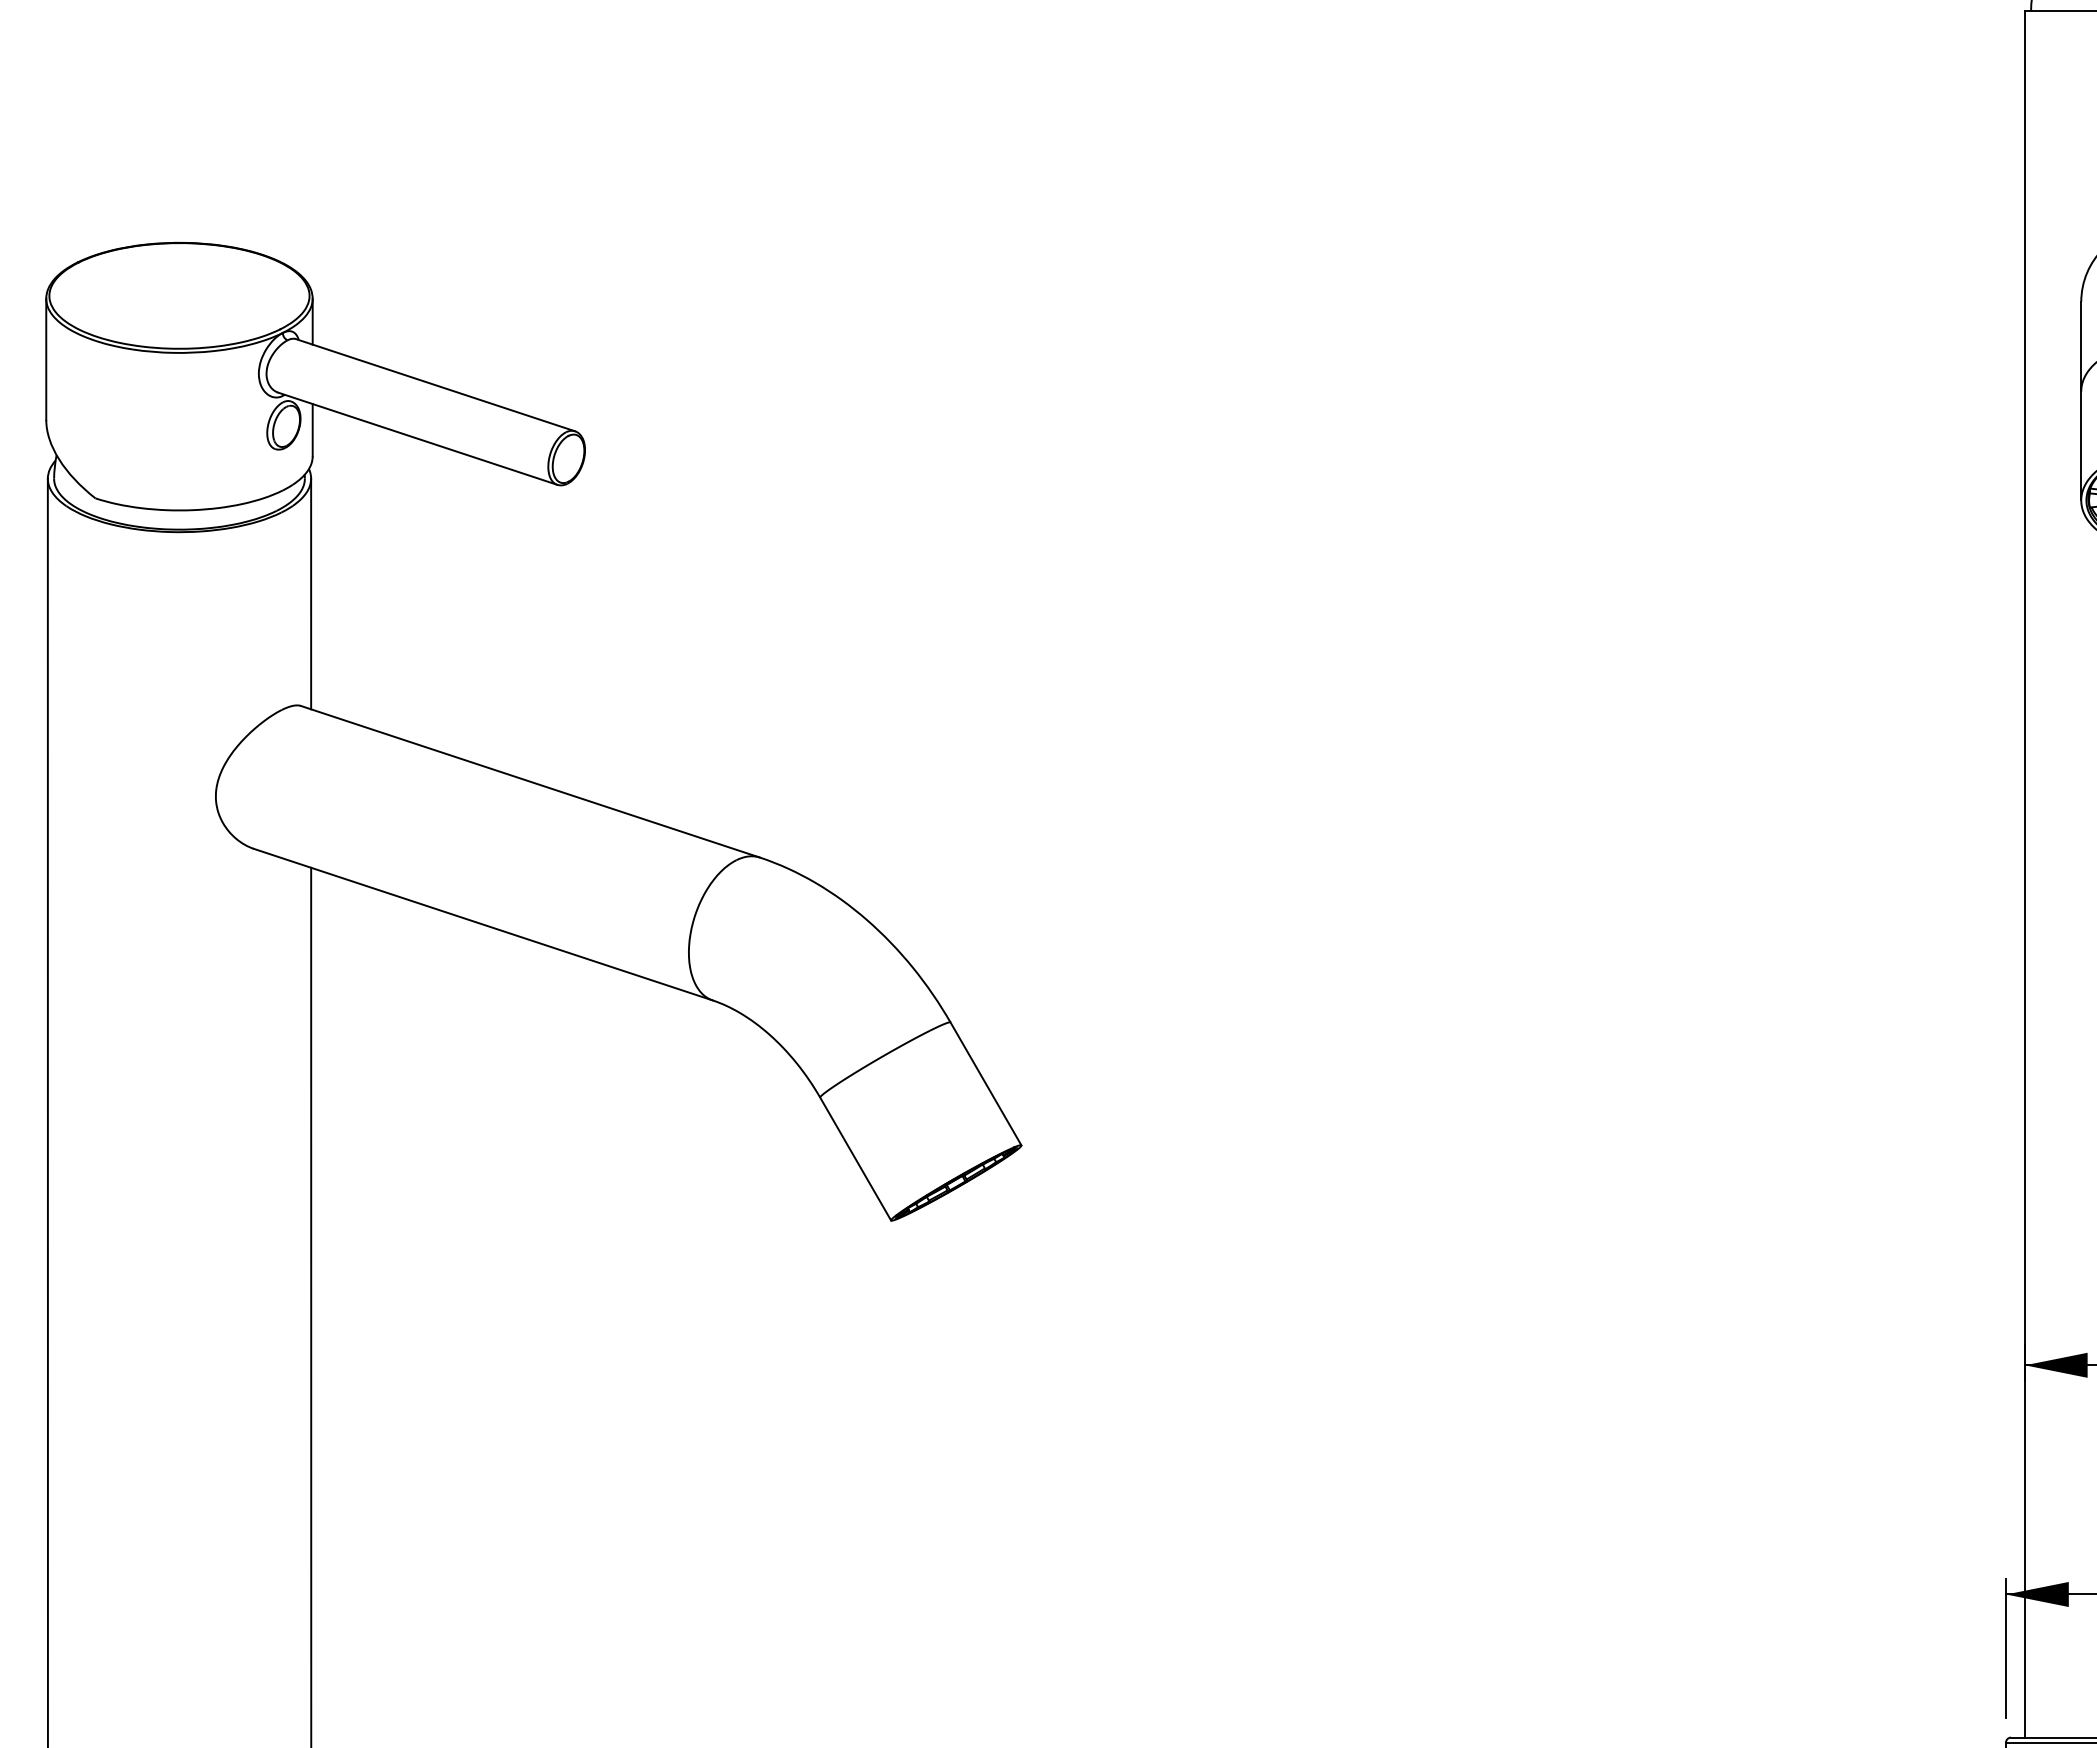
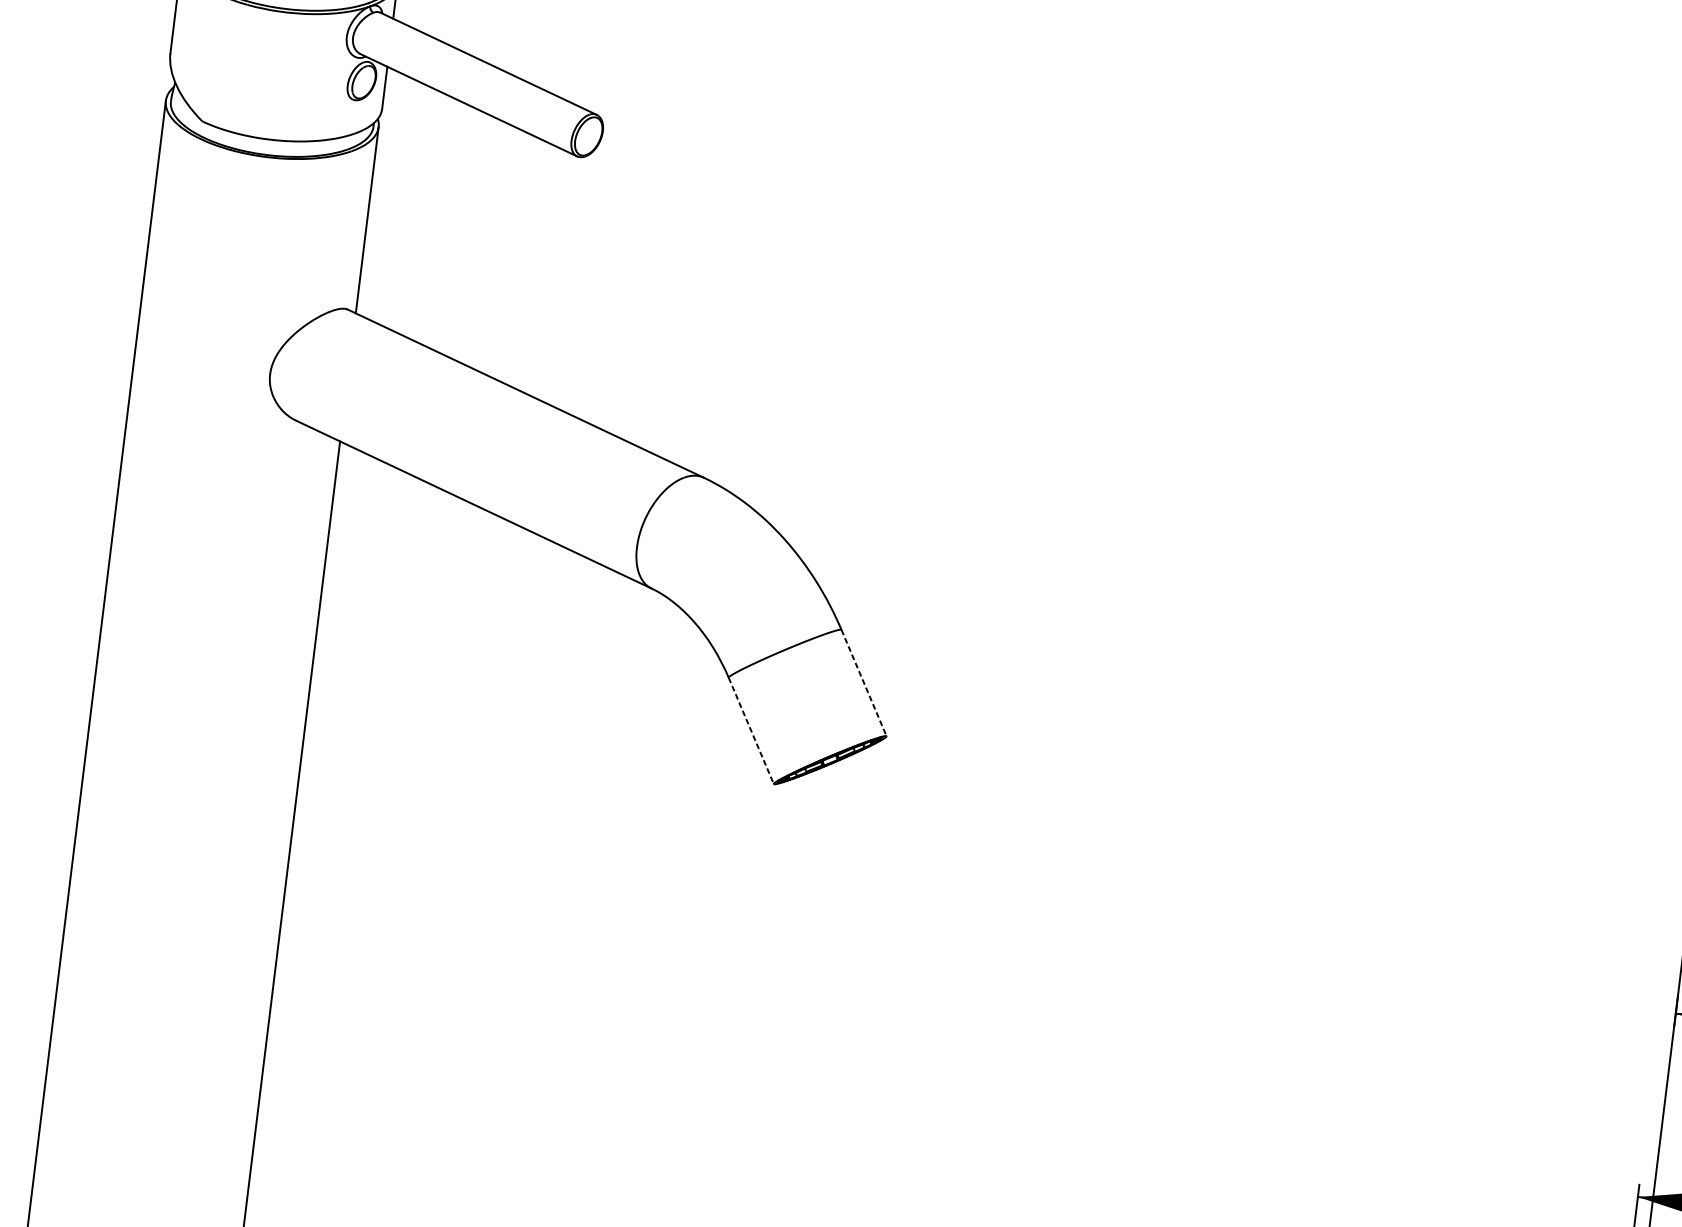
line: (986, 1083) -> (864, 682), solid -> dashed
line: (855, 1159) -> (751, 731), solid -> dashed

